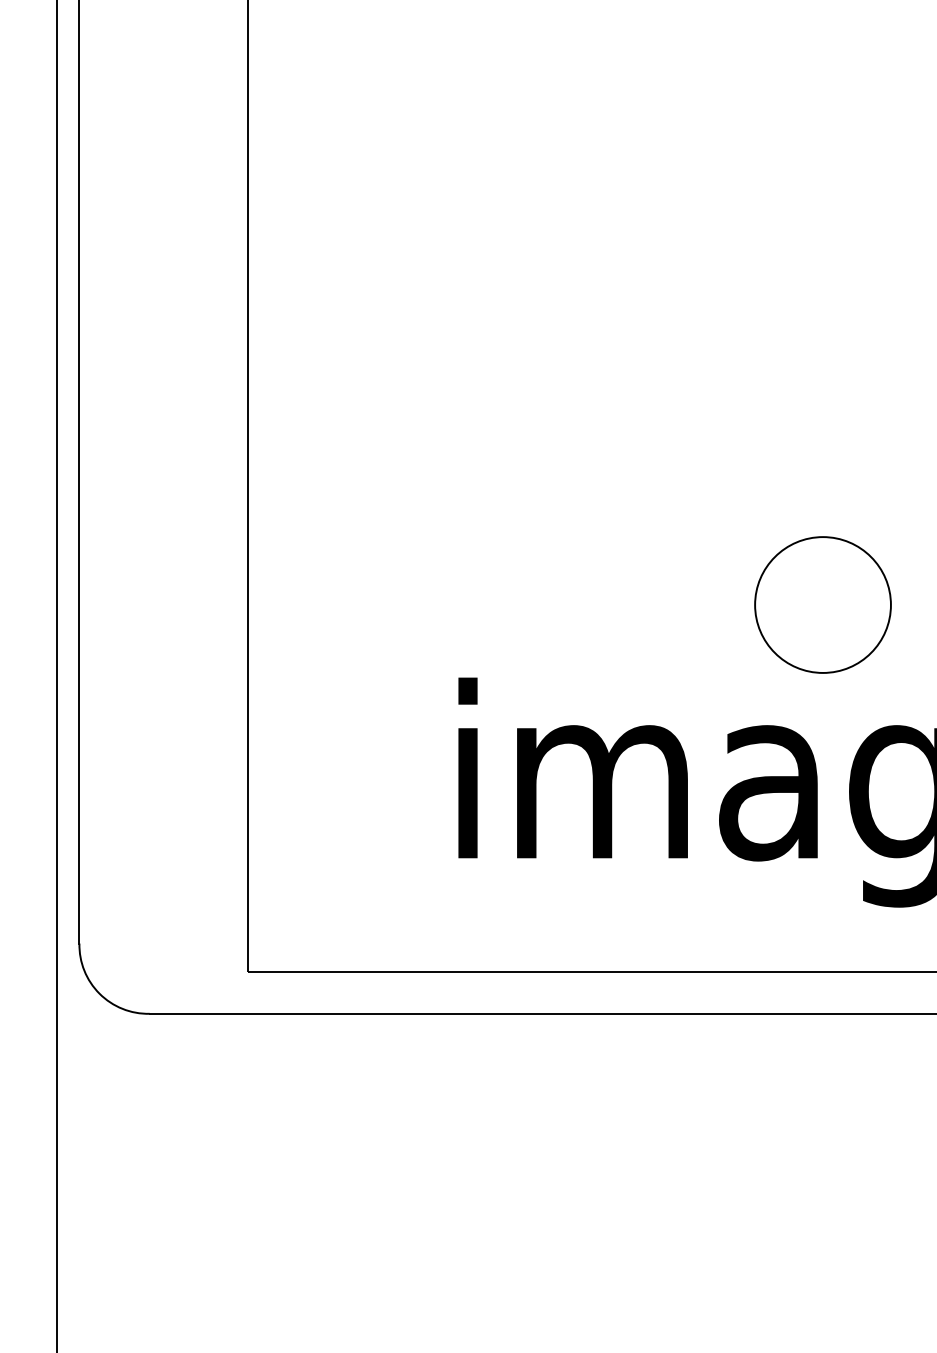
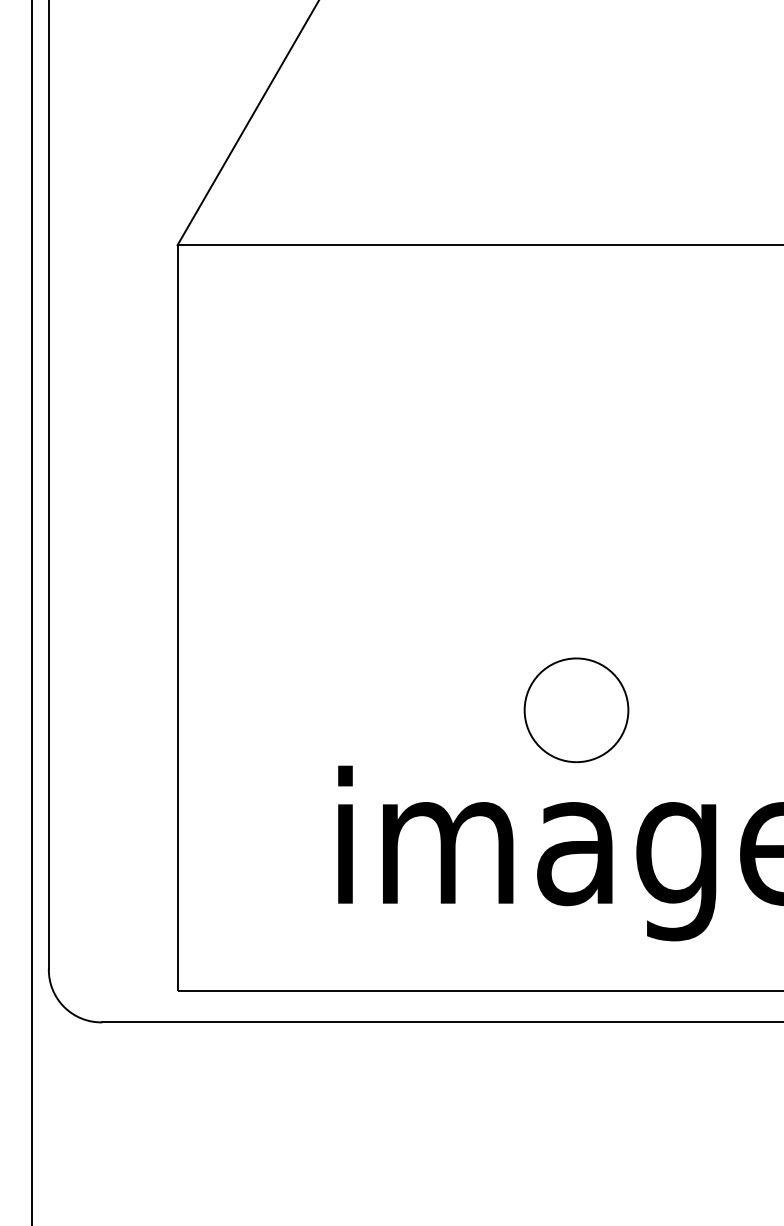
circle: (823, 605) -> (576, 710), moved

